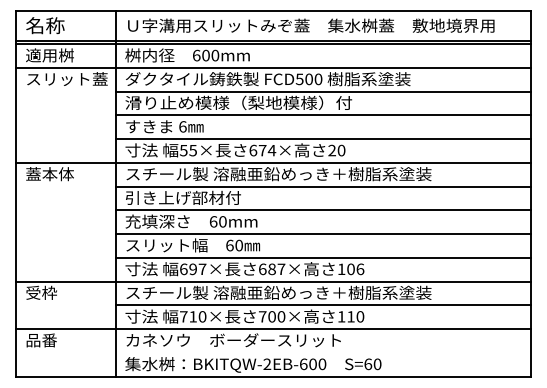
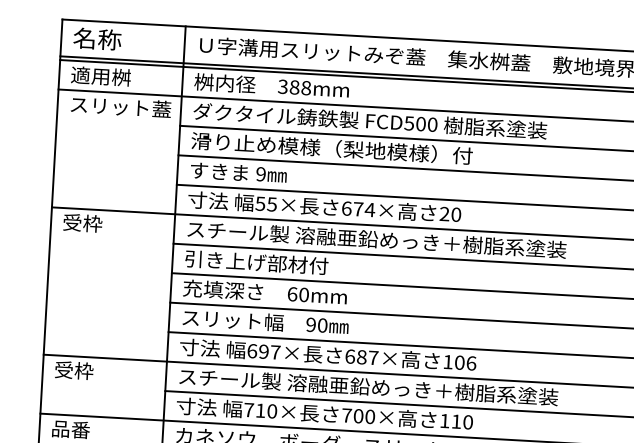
text: (205, 55) -> (294, 87), 600mm -> 388mm
text: (182, 126) -> (260, 173), 6 -> 9
text: (49, 174) -> (92, 224), 蓋本体 -> 受枠
text: (229, 245) -> (310, 324), 60 -> 90

